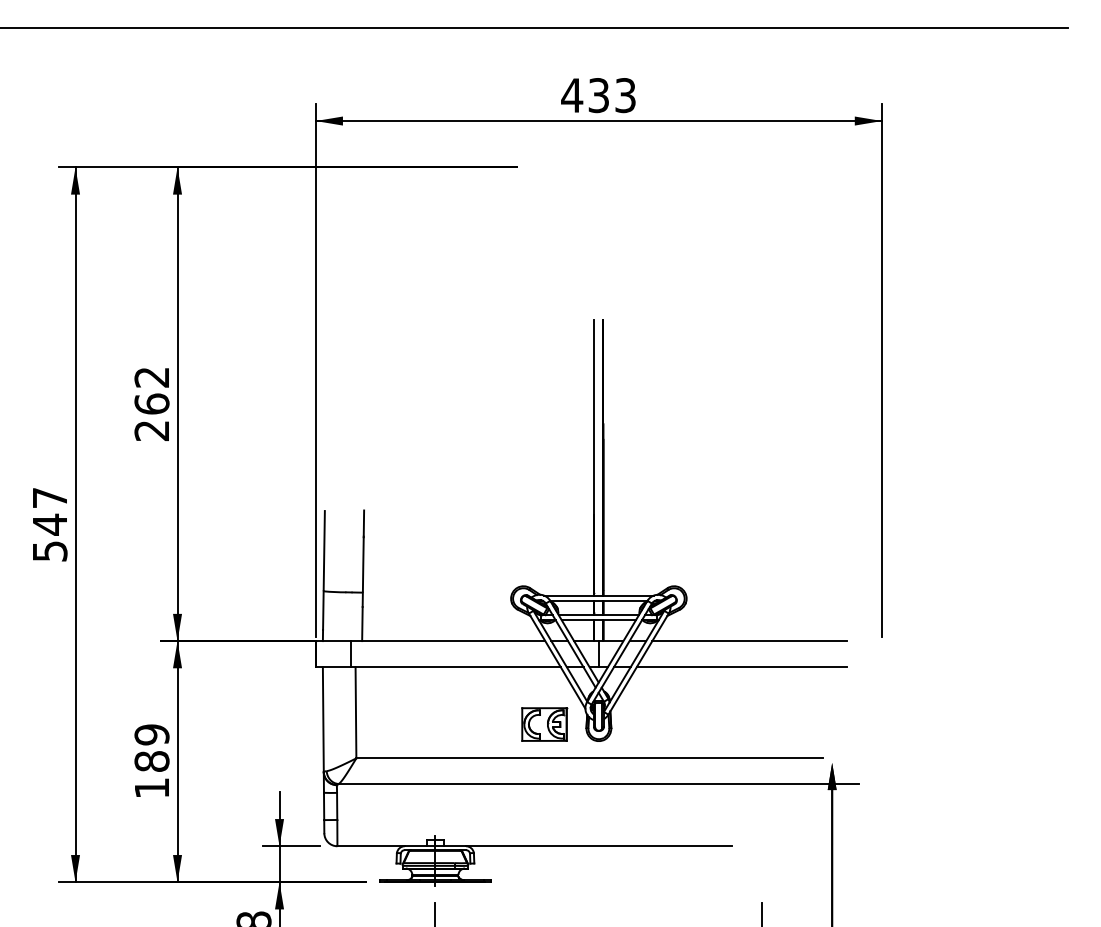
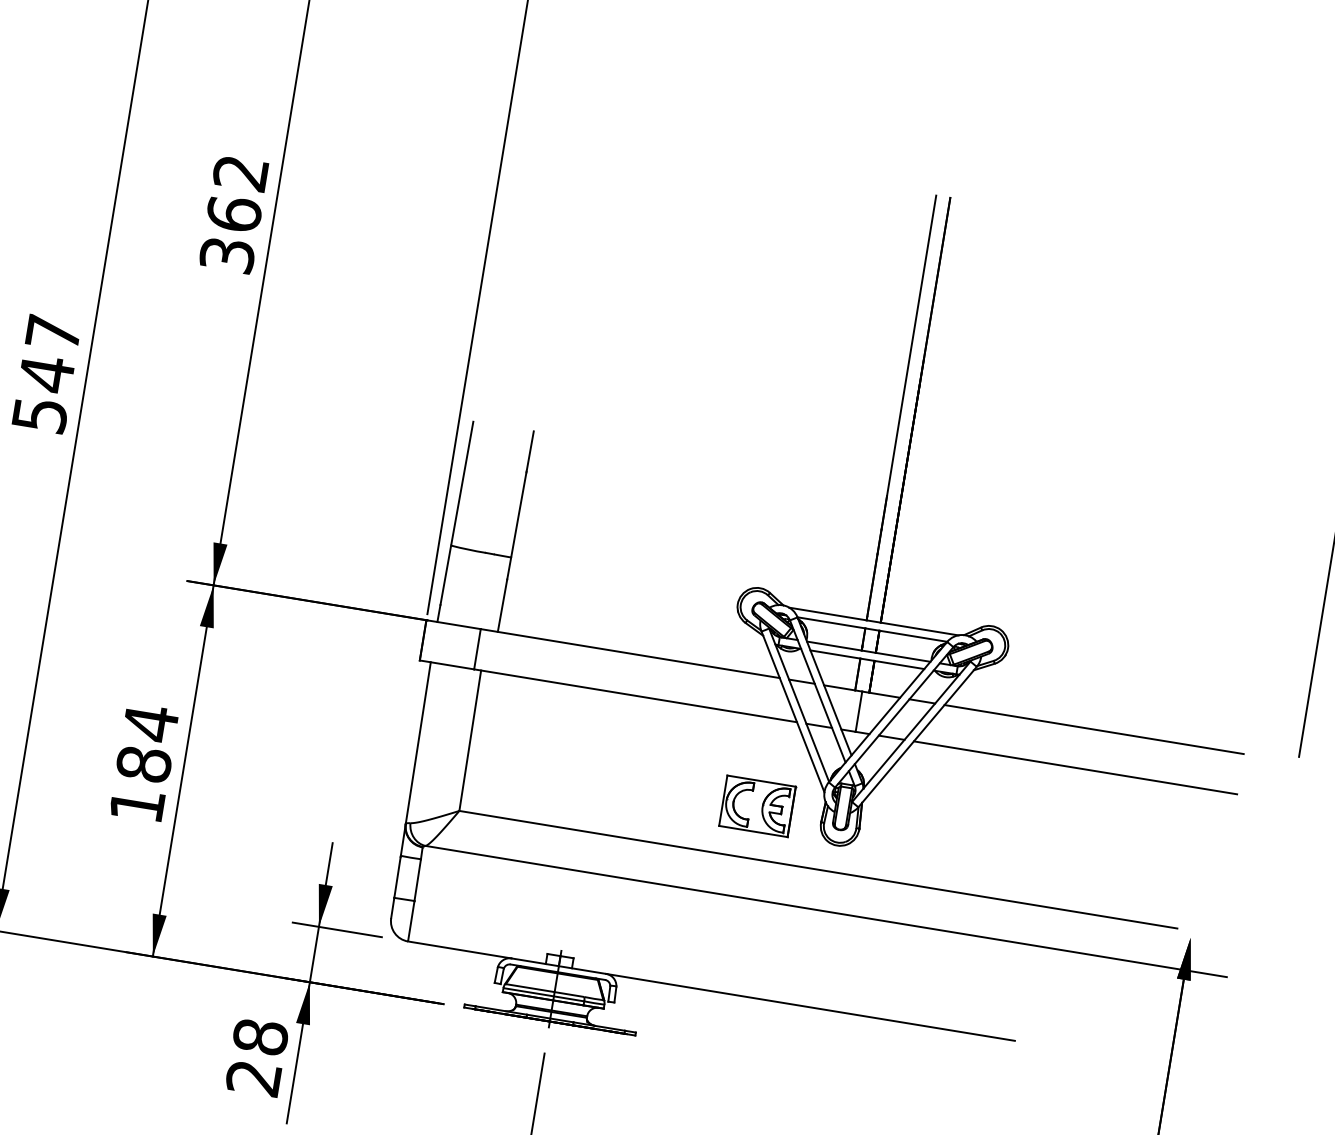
text: (151, 430) -> (226, 254), 262 -> 362
text: (151, 734) -> (150, 722), 189 -> 184

